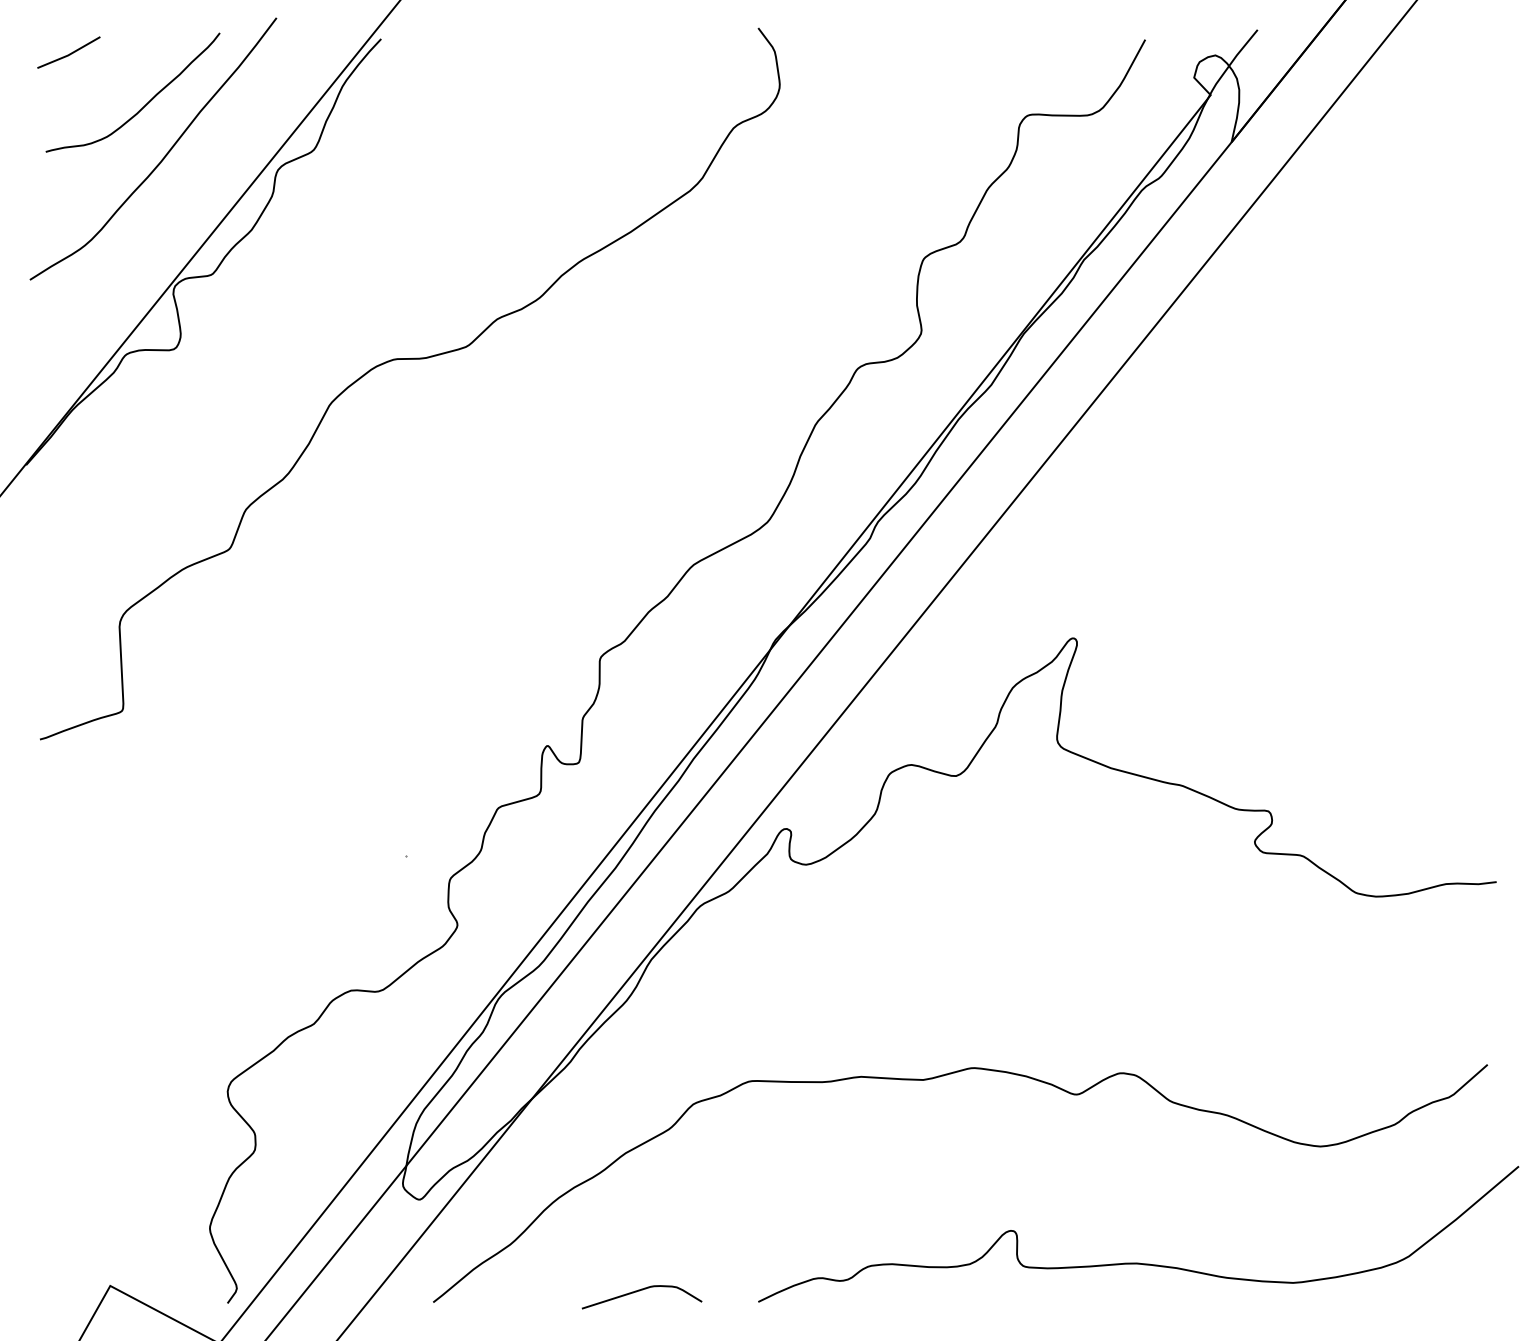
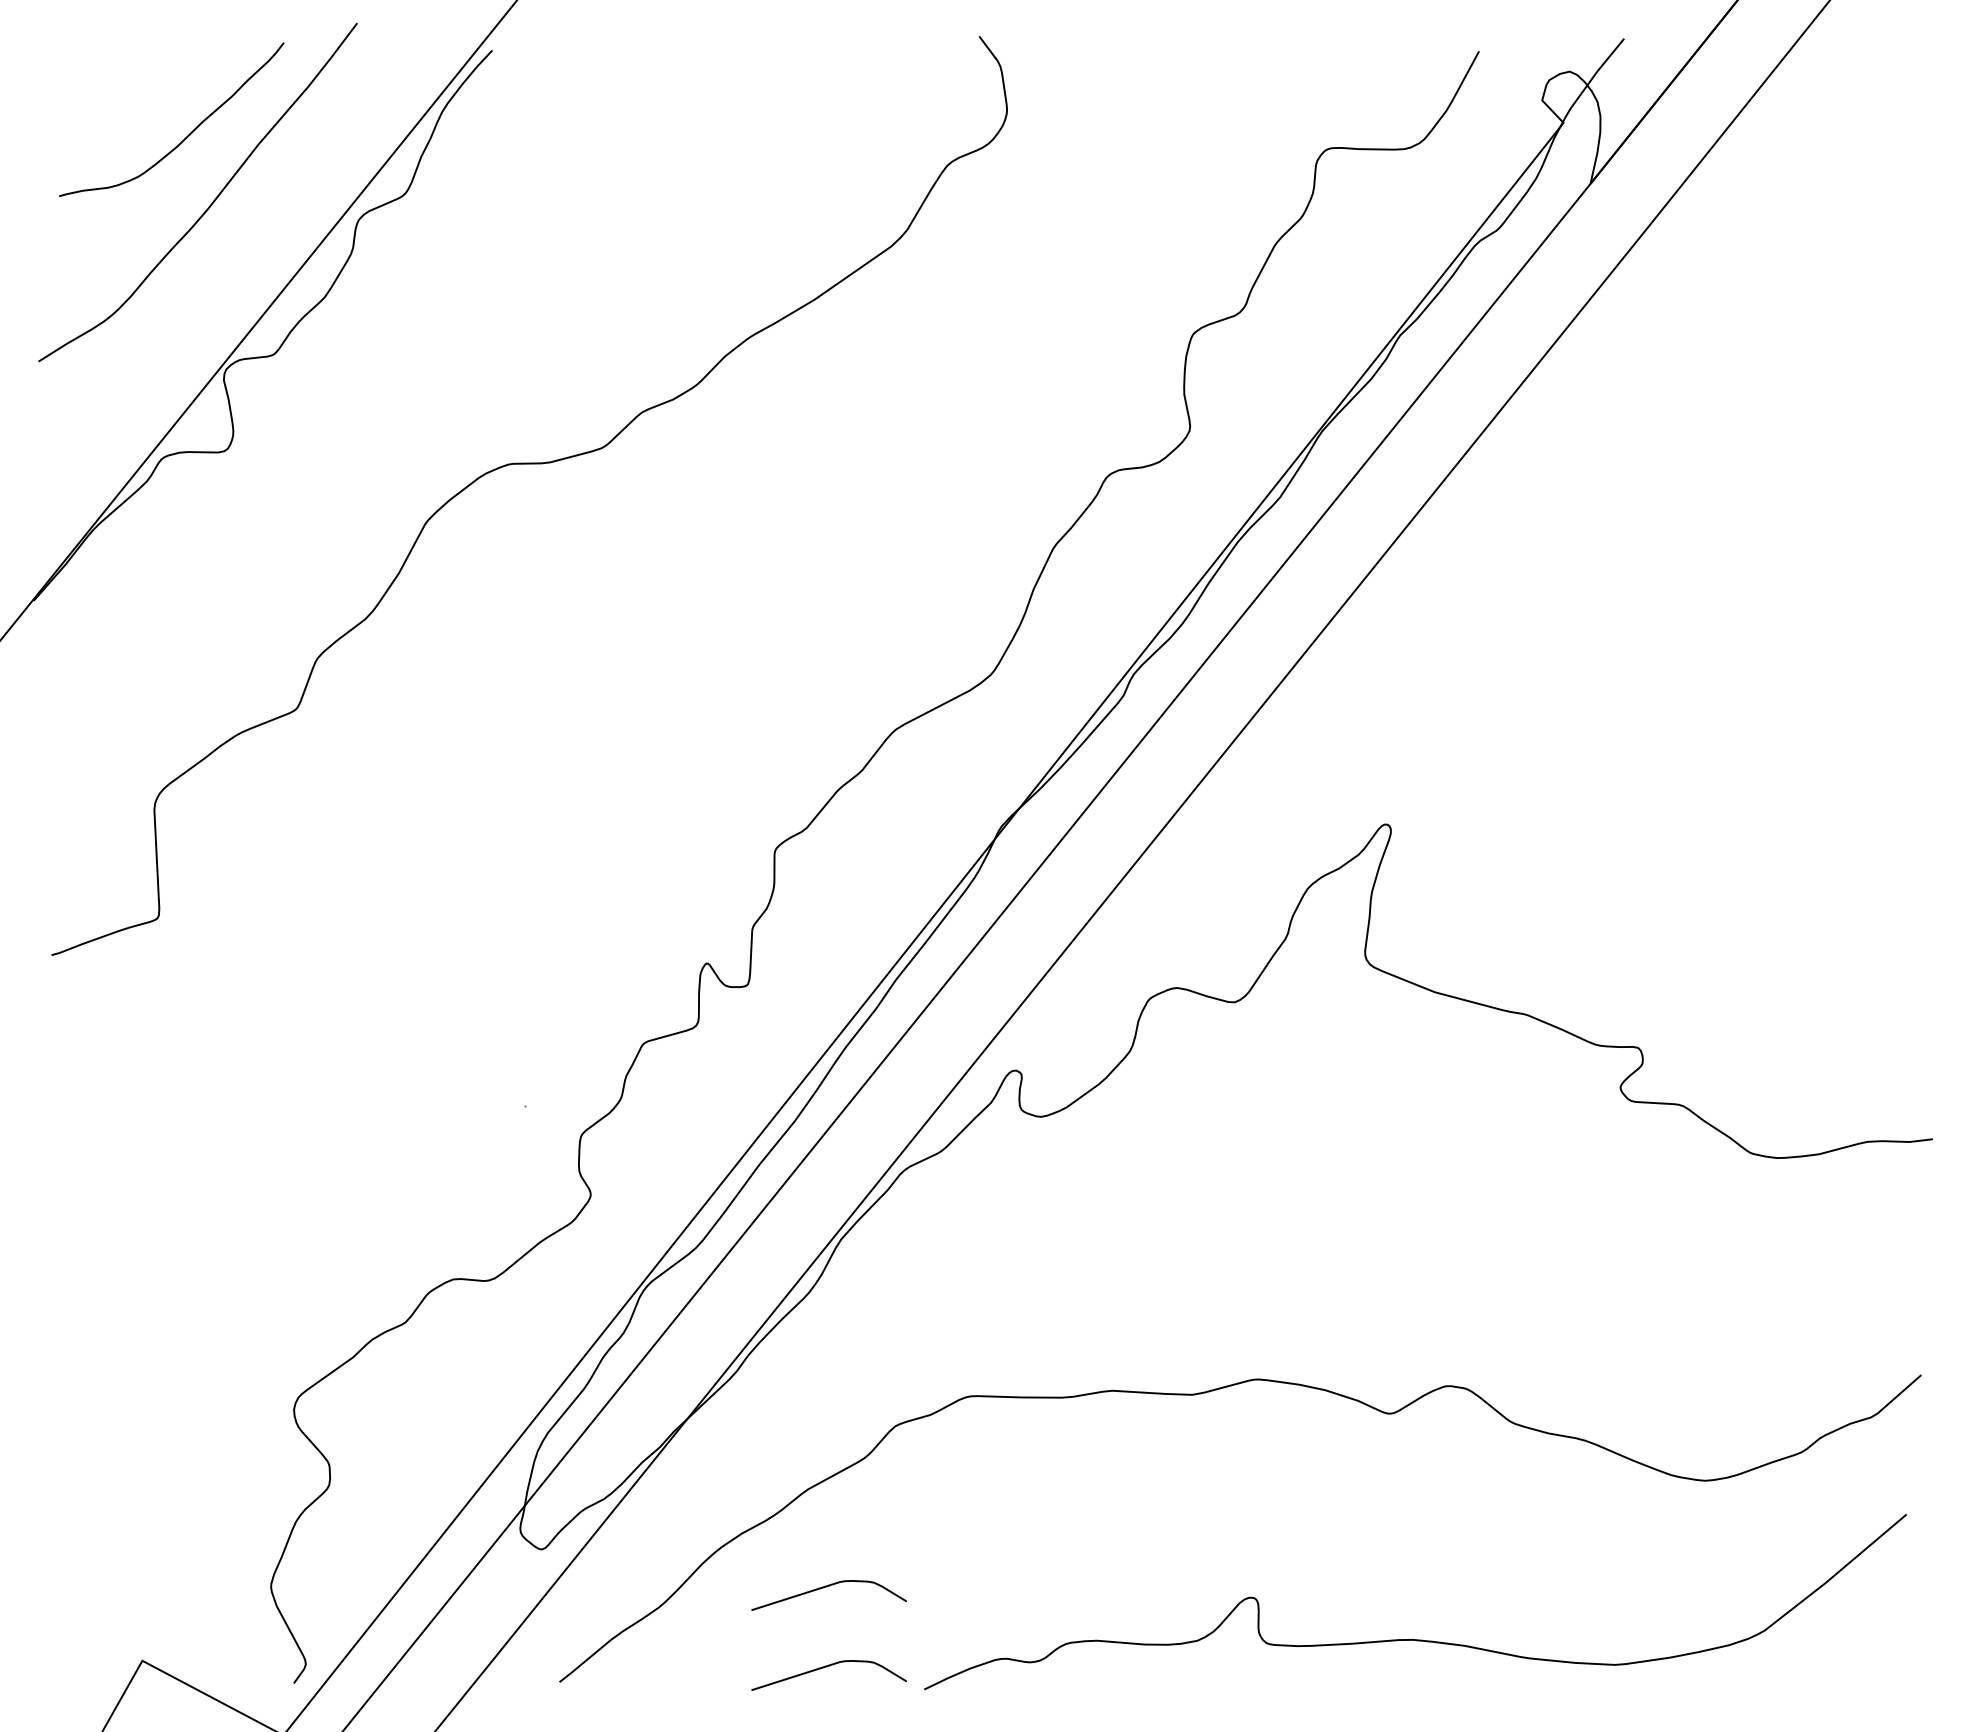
line: (69, 53) -> (89, 69), removed
curve: (639, 1229) -> (826, 1587), added
curve: (1138, 1263) -> (1415, 1639), moved

